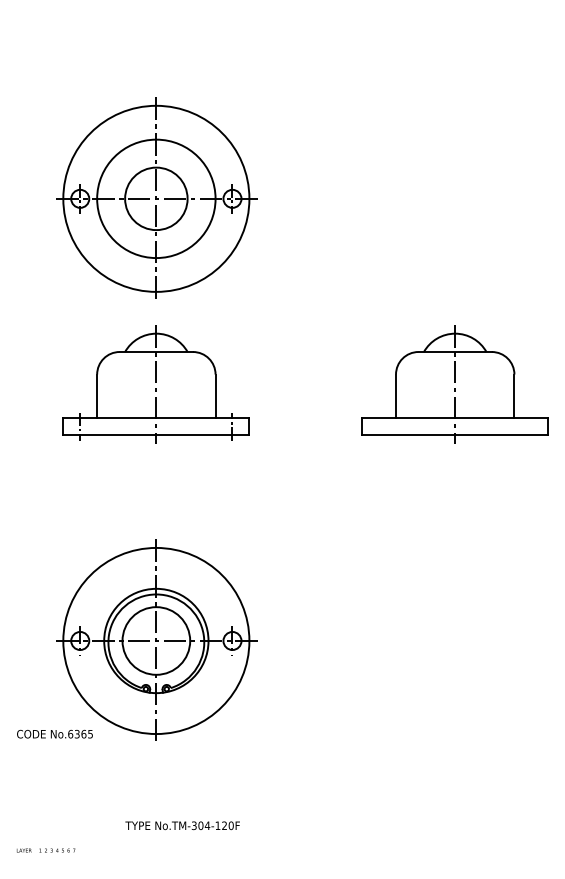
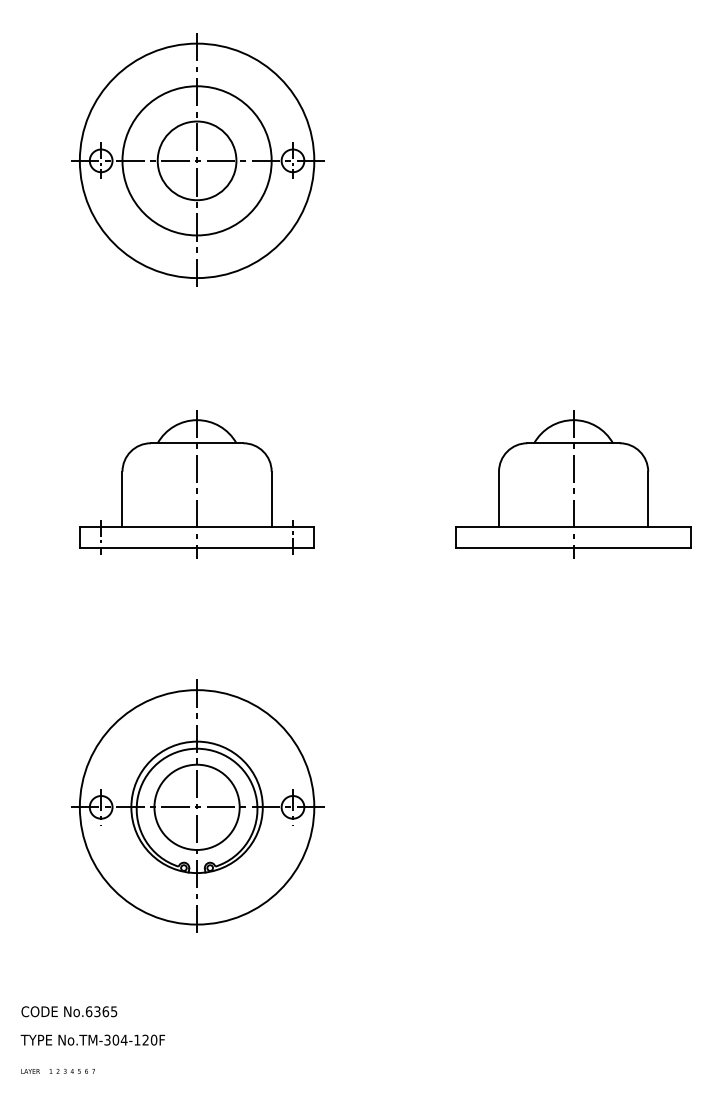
part: (156, 197) -> (197, 159), moved
text: (54, 733) -> (68, 1010), moved
text: (182, 825) -> (92, 1039), moved

